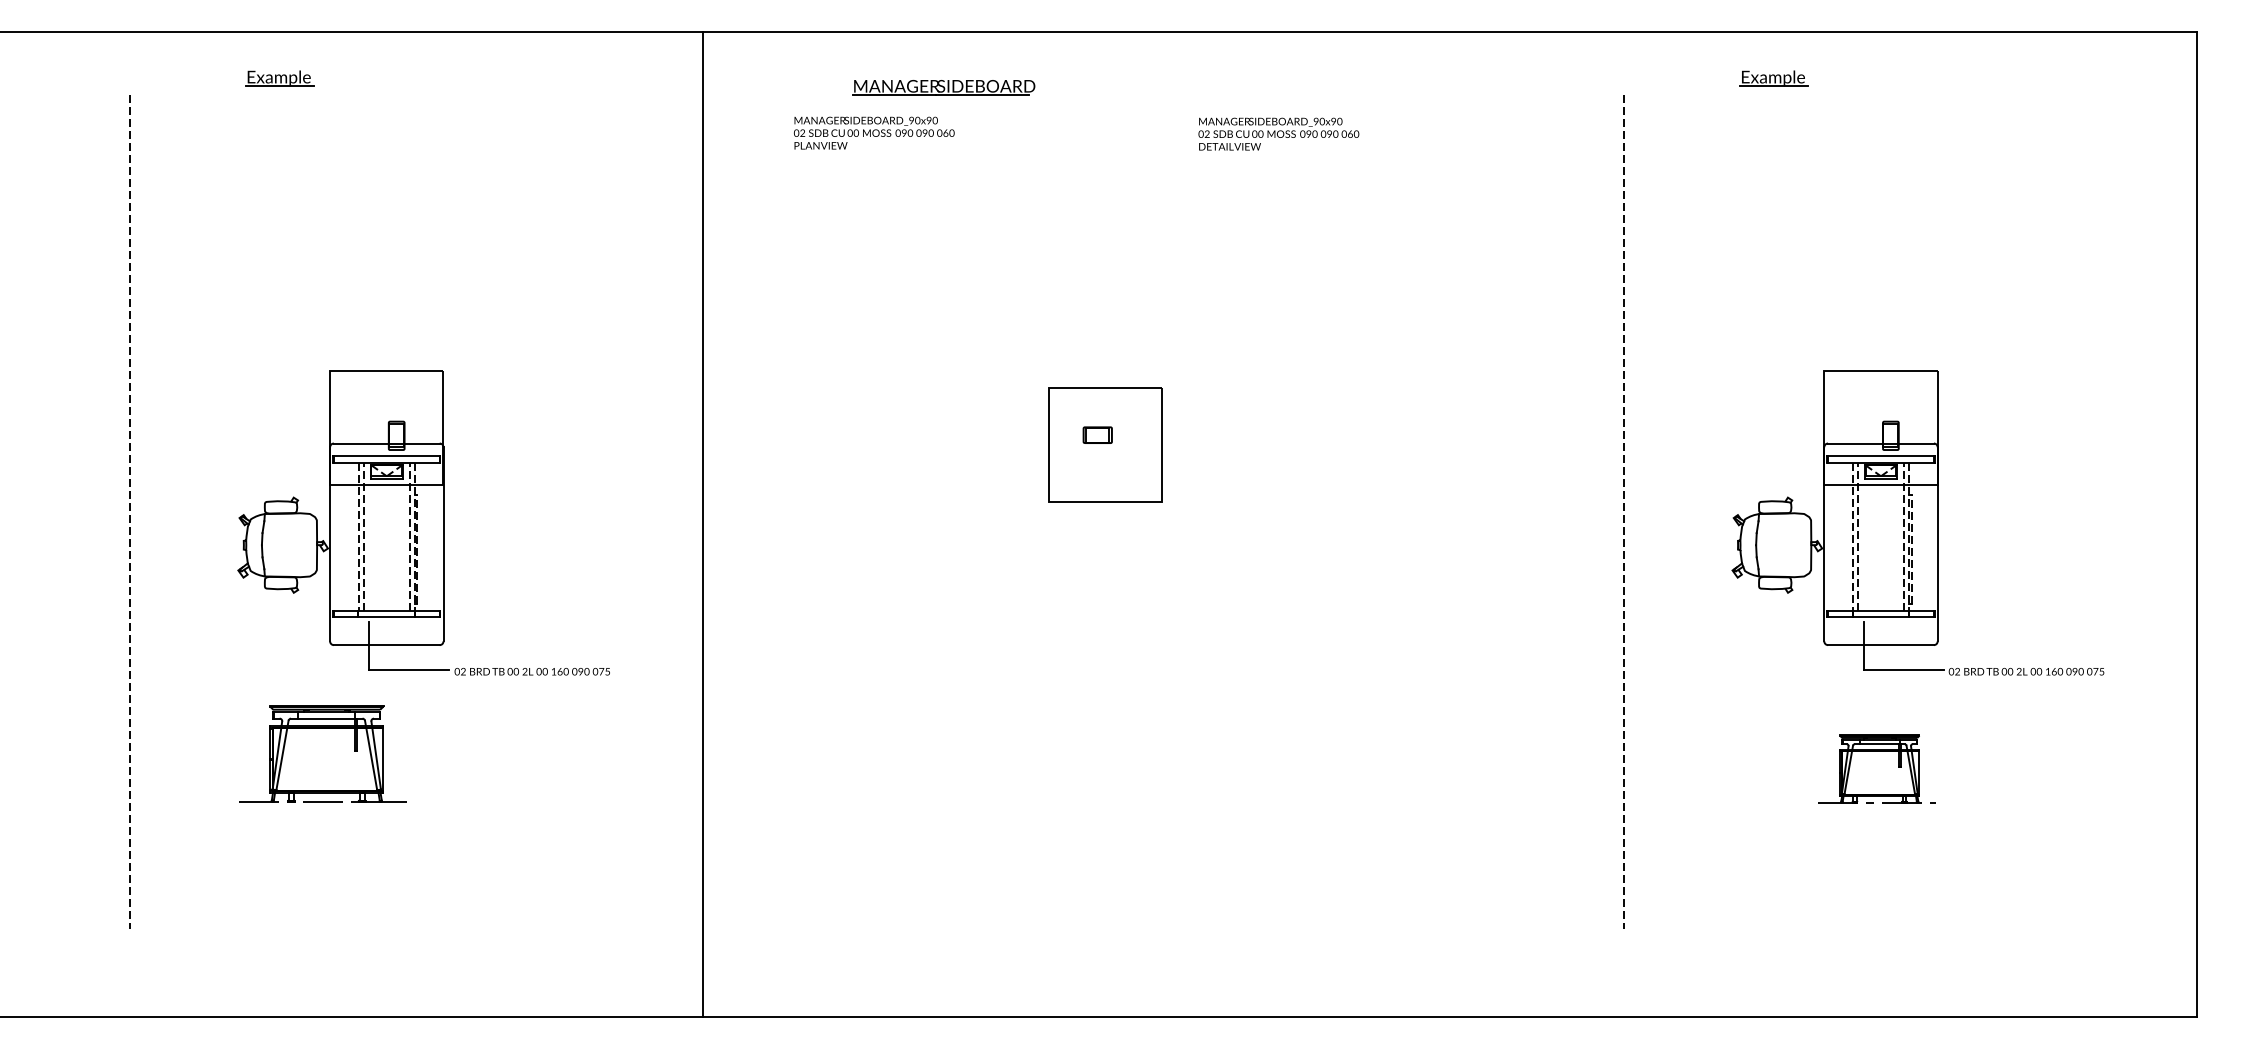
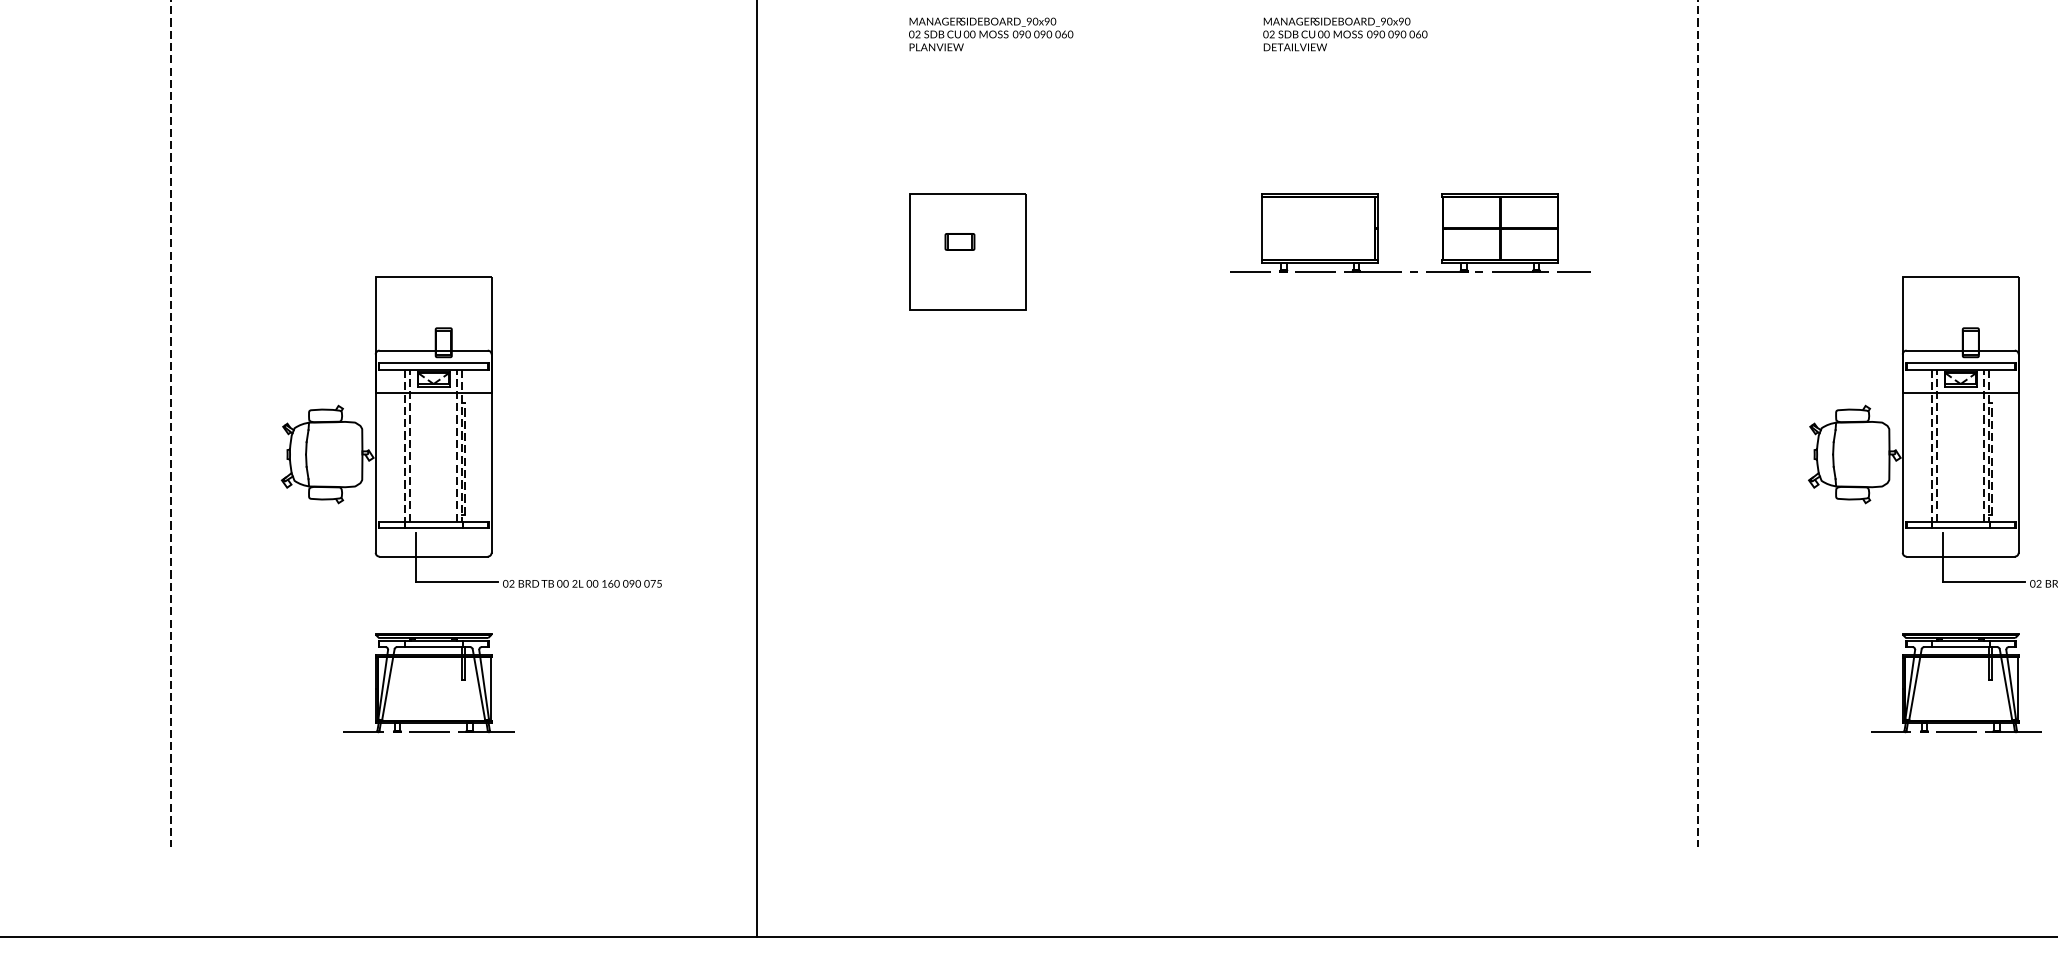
text: (874, 132) -> (991, 33), moved
part: (1311, 327) -> (1378, 232), added
part: (1105, 444) -> (967, 251), moved
part: (322, 753) -> (429, 682), moved
part: (1876, 768) -> (1956, 682), size x1.43

